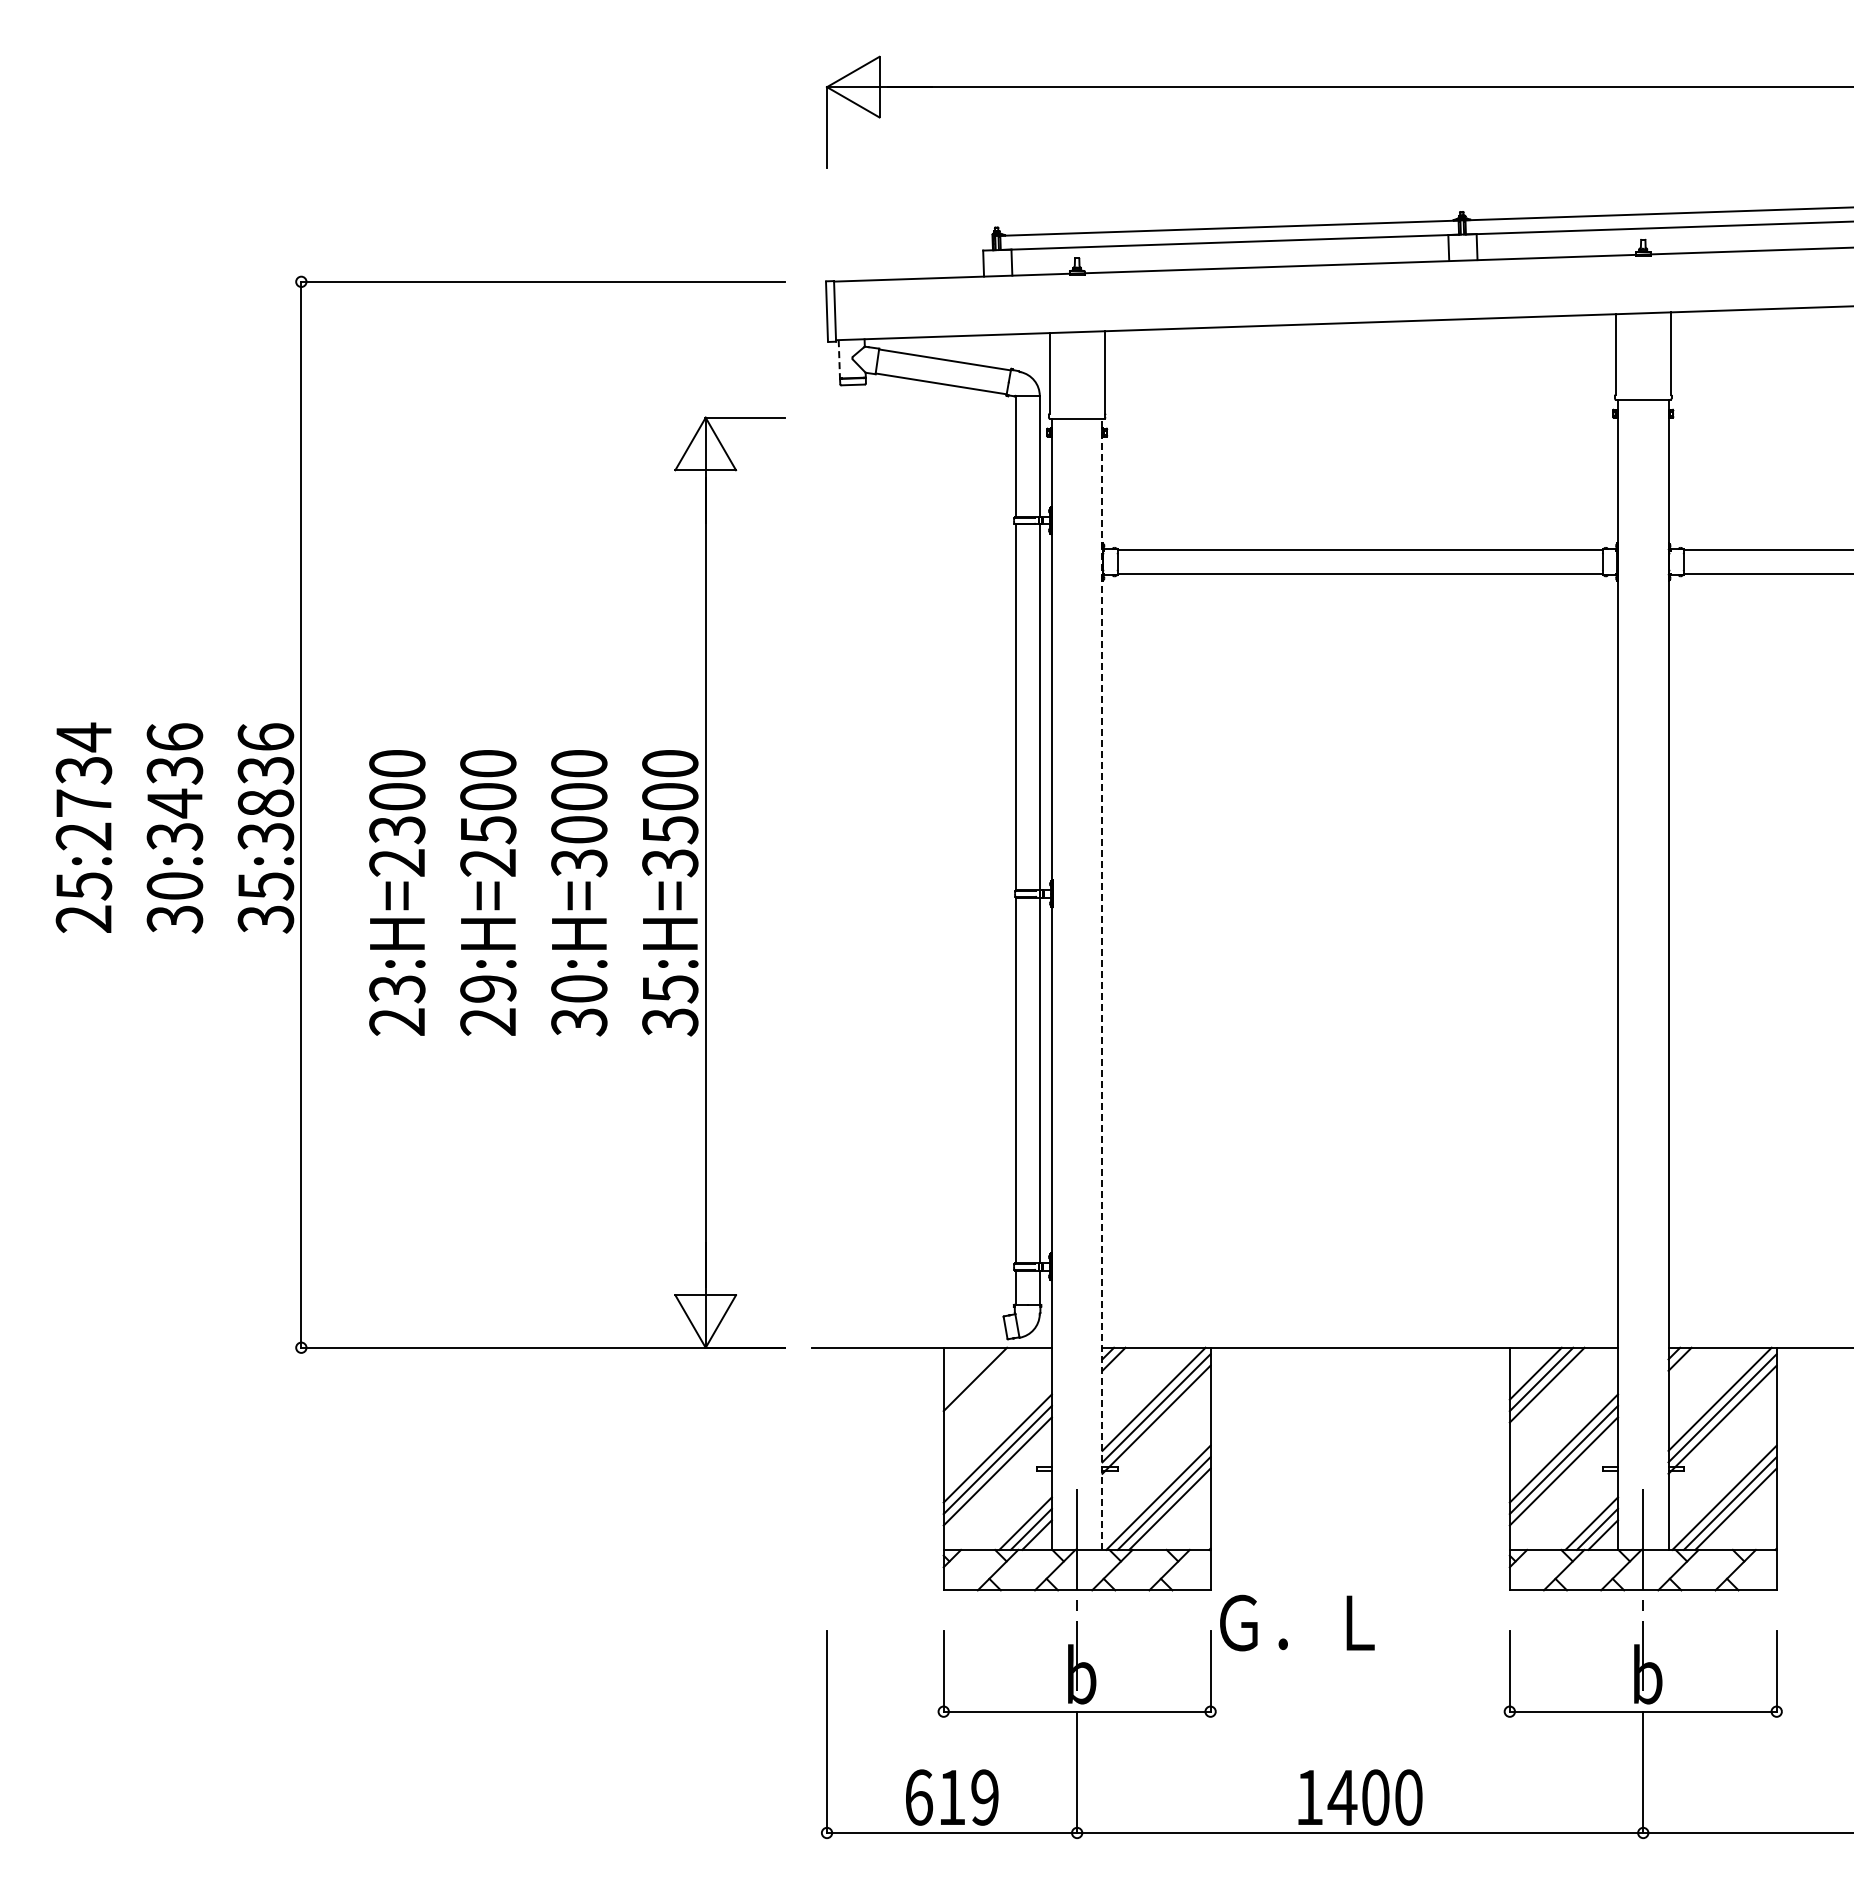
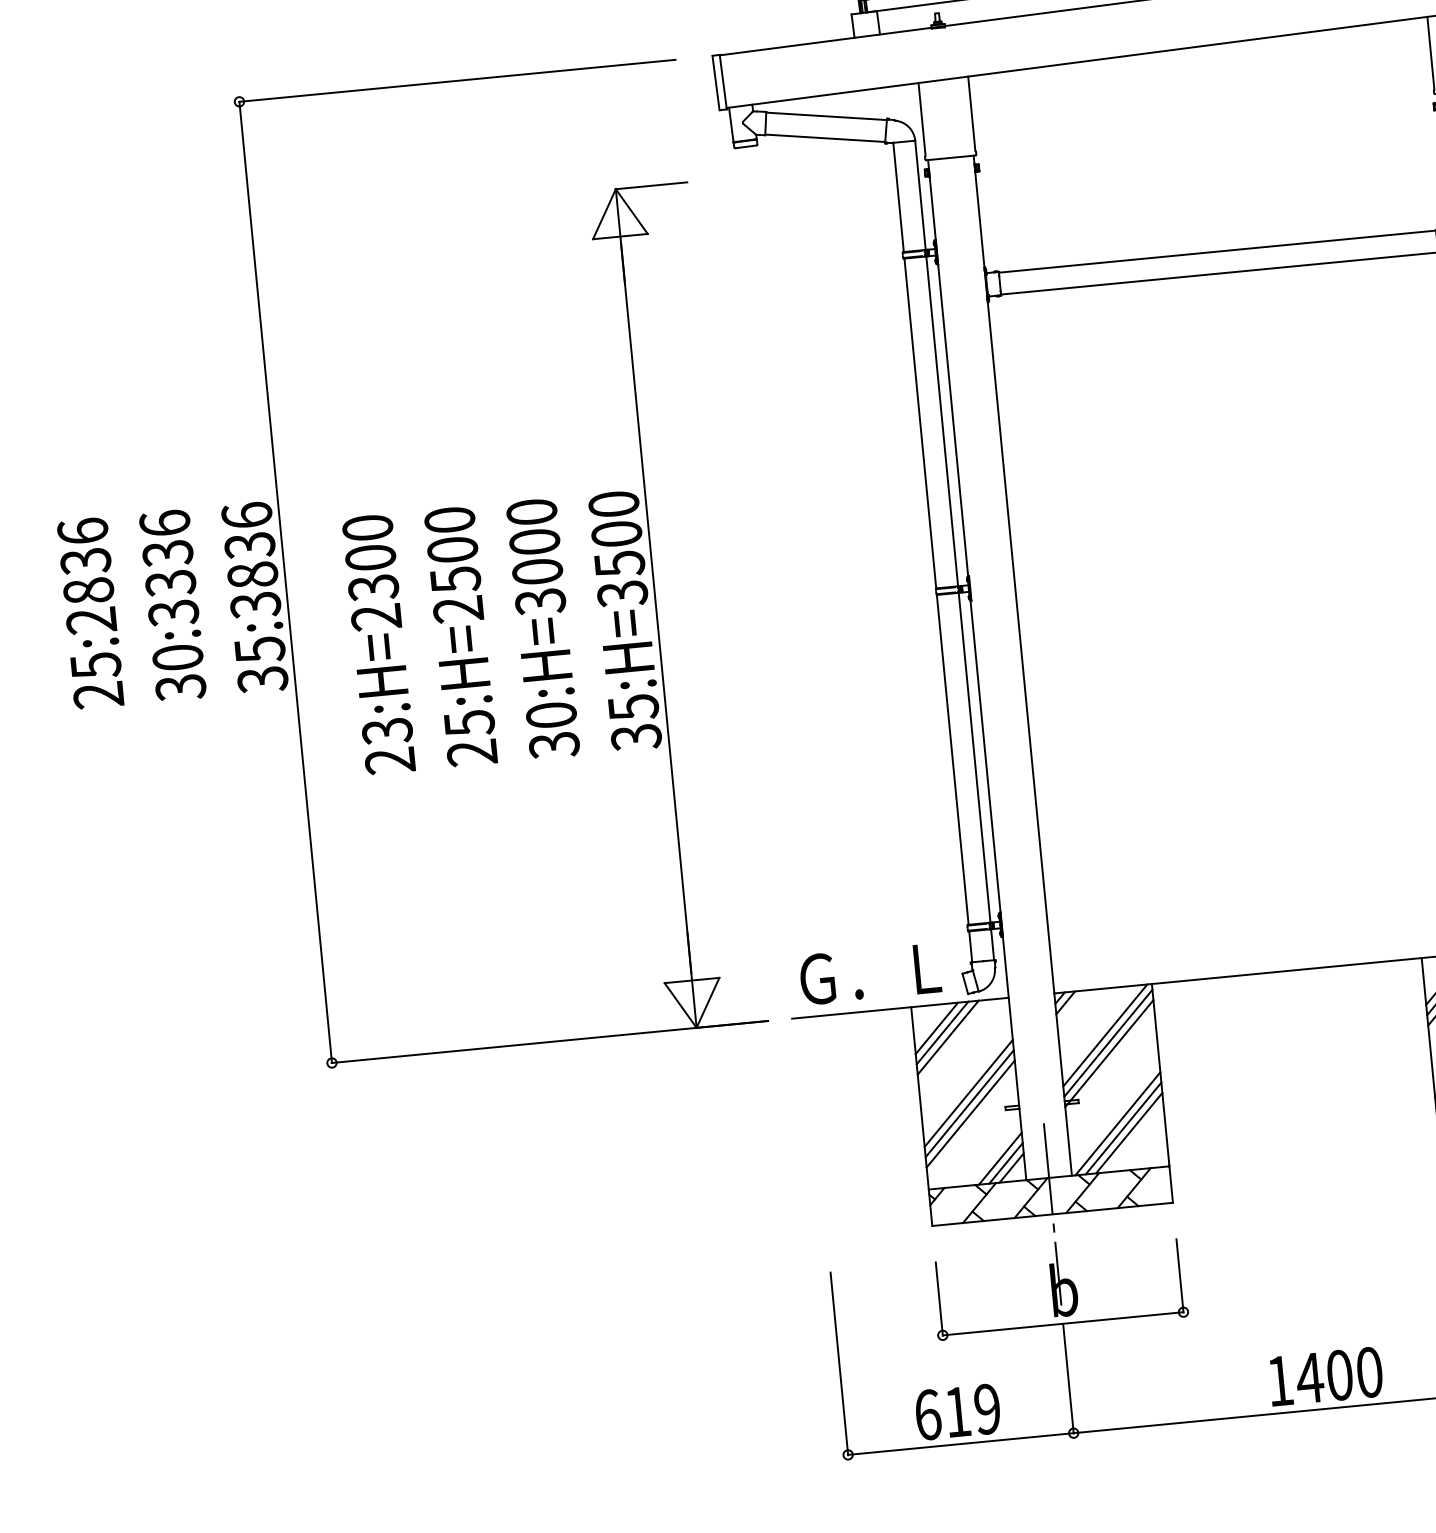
line: (839, 359) -> (731, 125), dashed -> solid
text: (83, 769) -> (85, 560), 25:2734 -> 25:2836
text: (174, 803) -> (170, 583), 30:3436 -> 30:3336
line: (1102, 984) -> (1022, 665), dashed -> solid
text: (488, 989) -> (469, 723), 29:H=2500 -> 25:H=2500
line: (969, 1373) -> (936, 1028), added
line: (980, 1384) -> (947, 1037), added
text: (1297, 1622) -> (870, 973), moved

